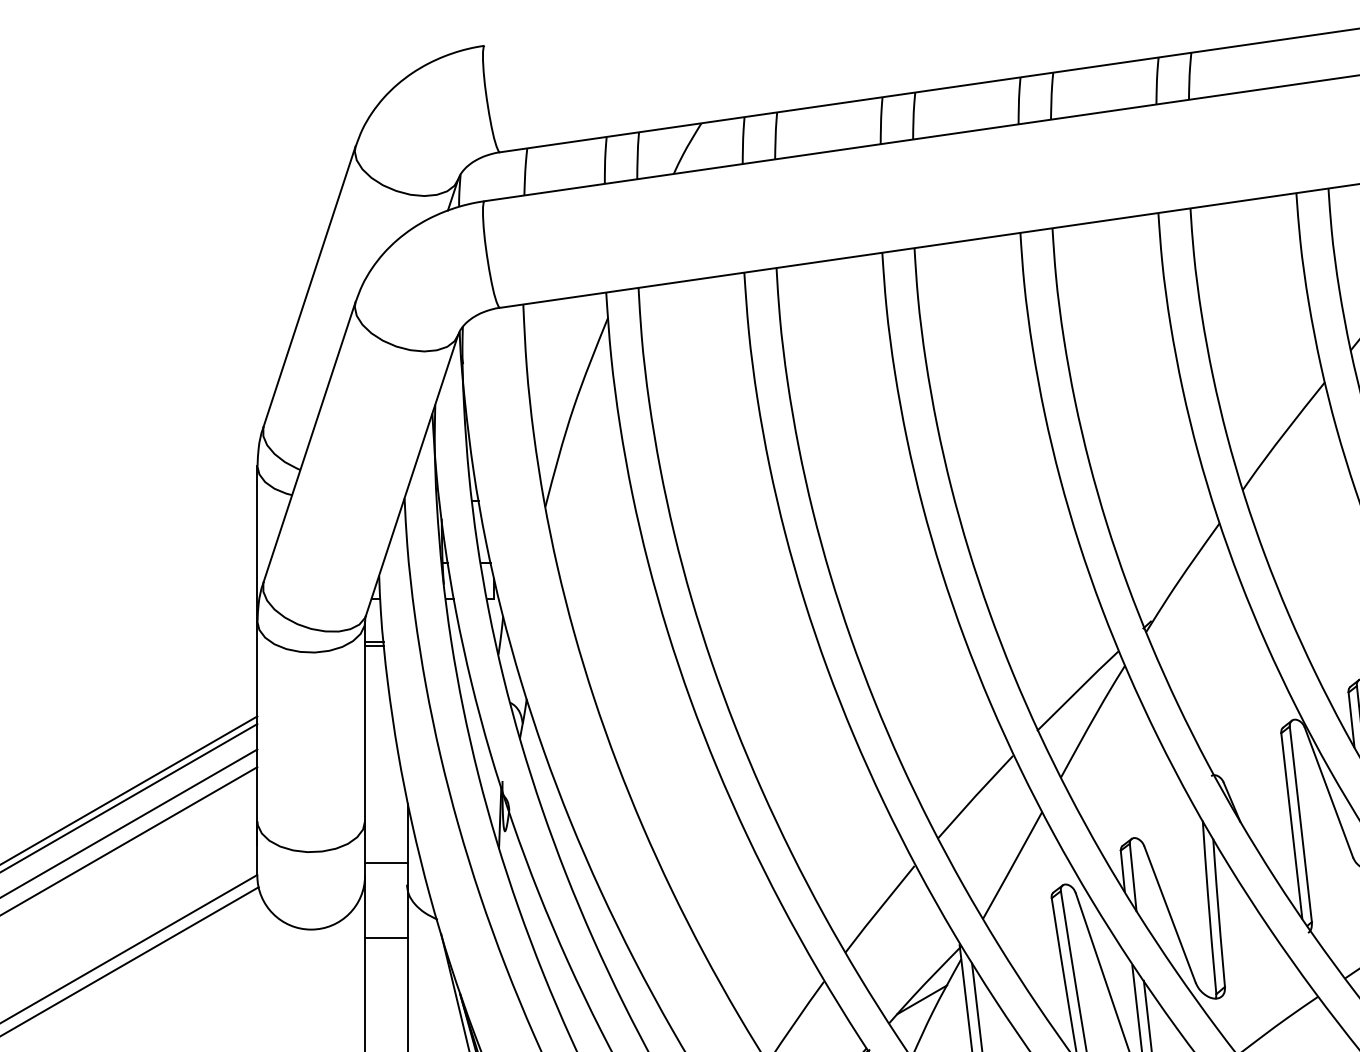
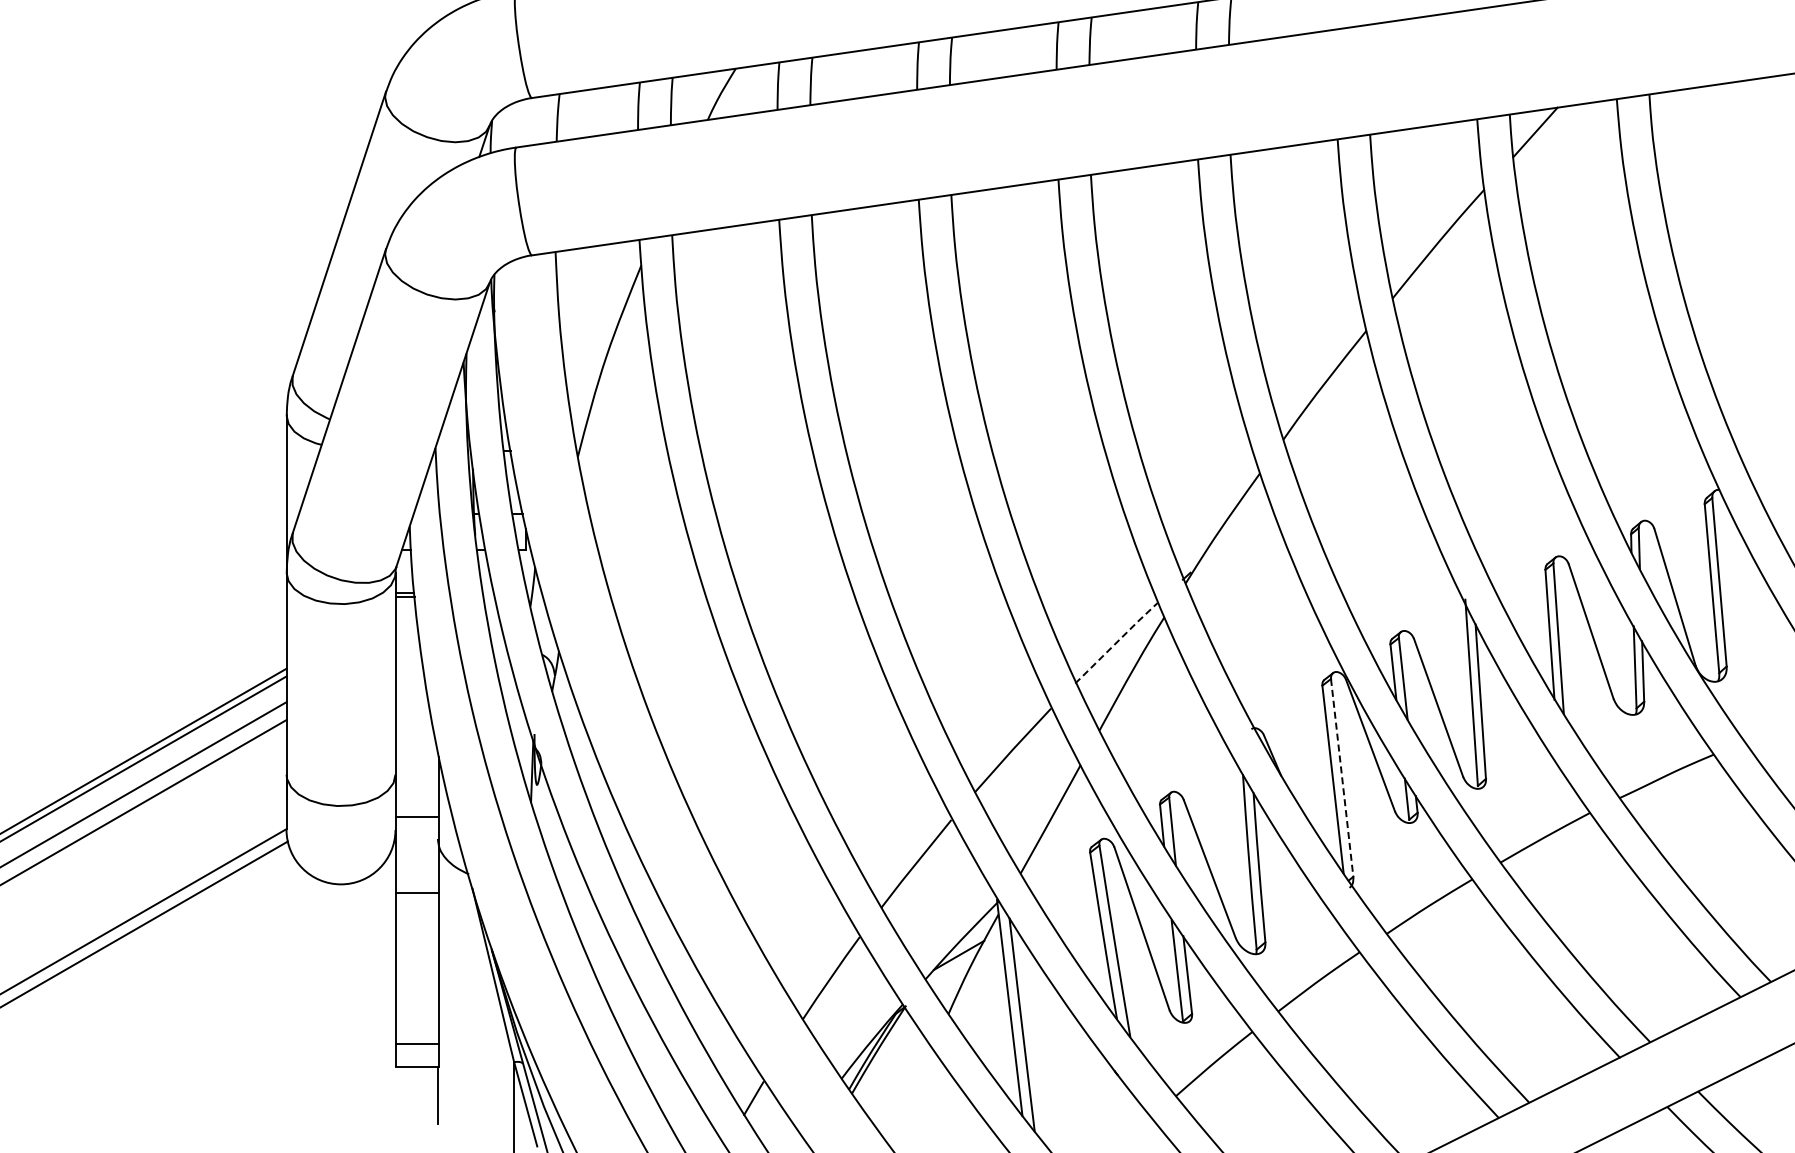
line: (1077, 690) -> (1116, 642), solid -> dashed
line: (1301, 823) -> (1342, 777), solid -> dashed

